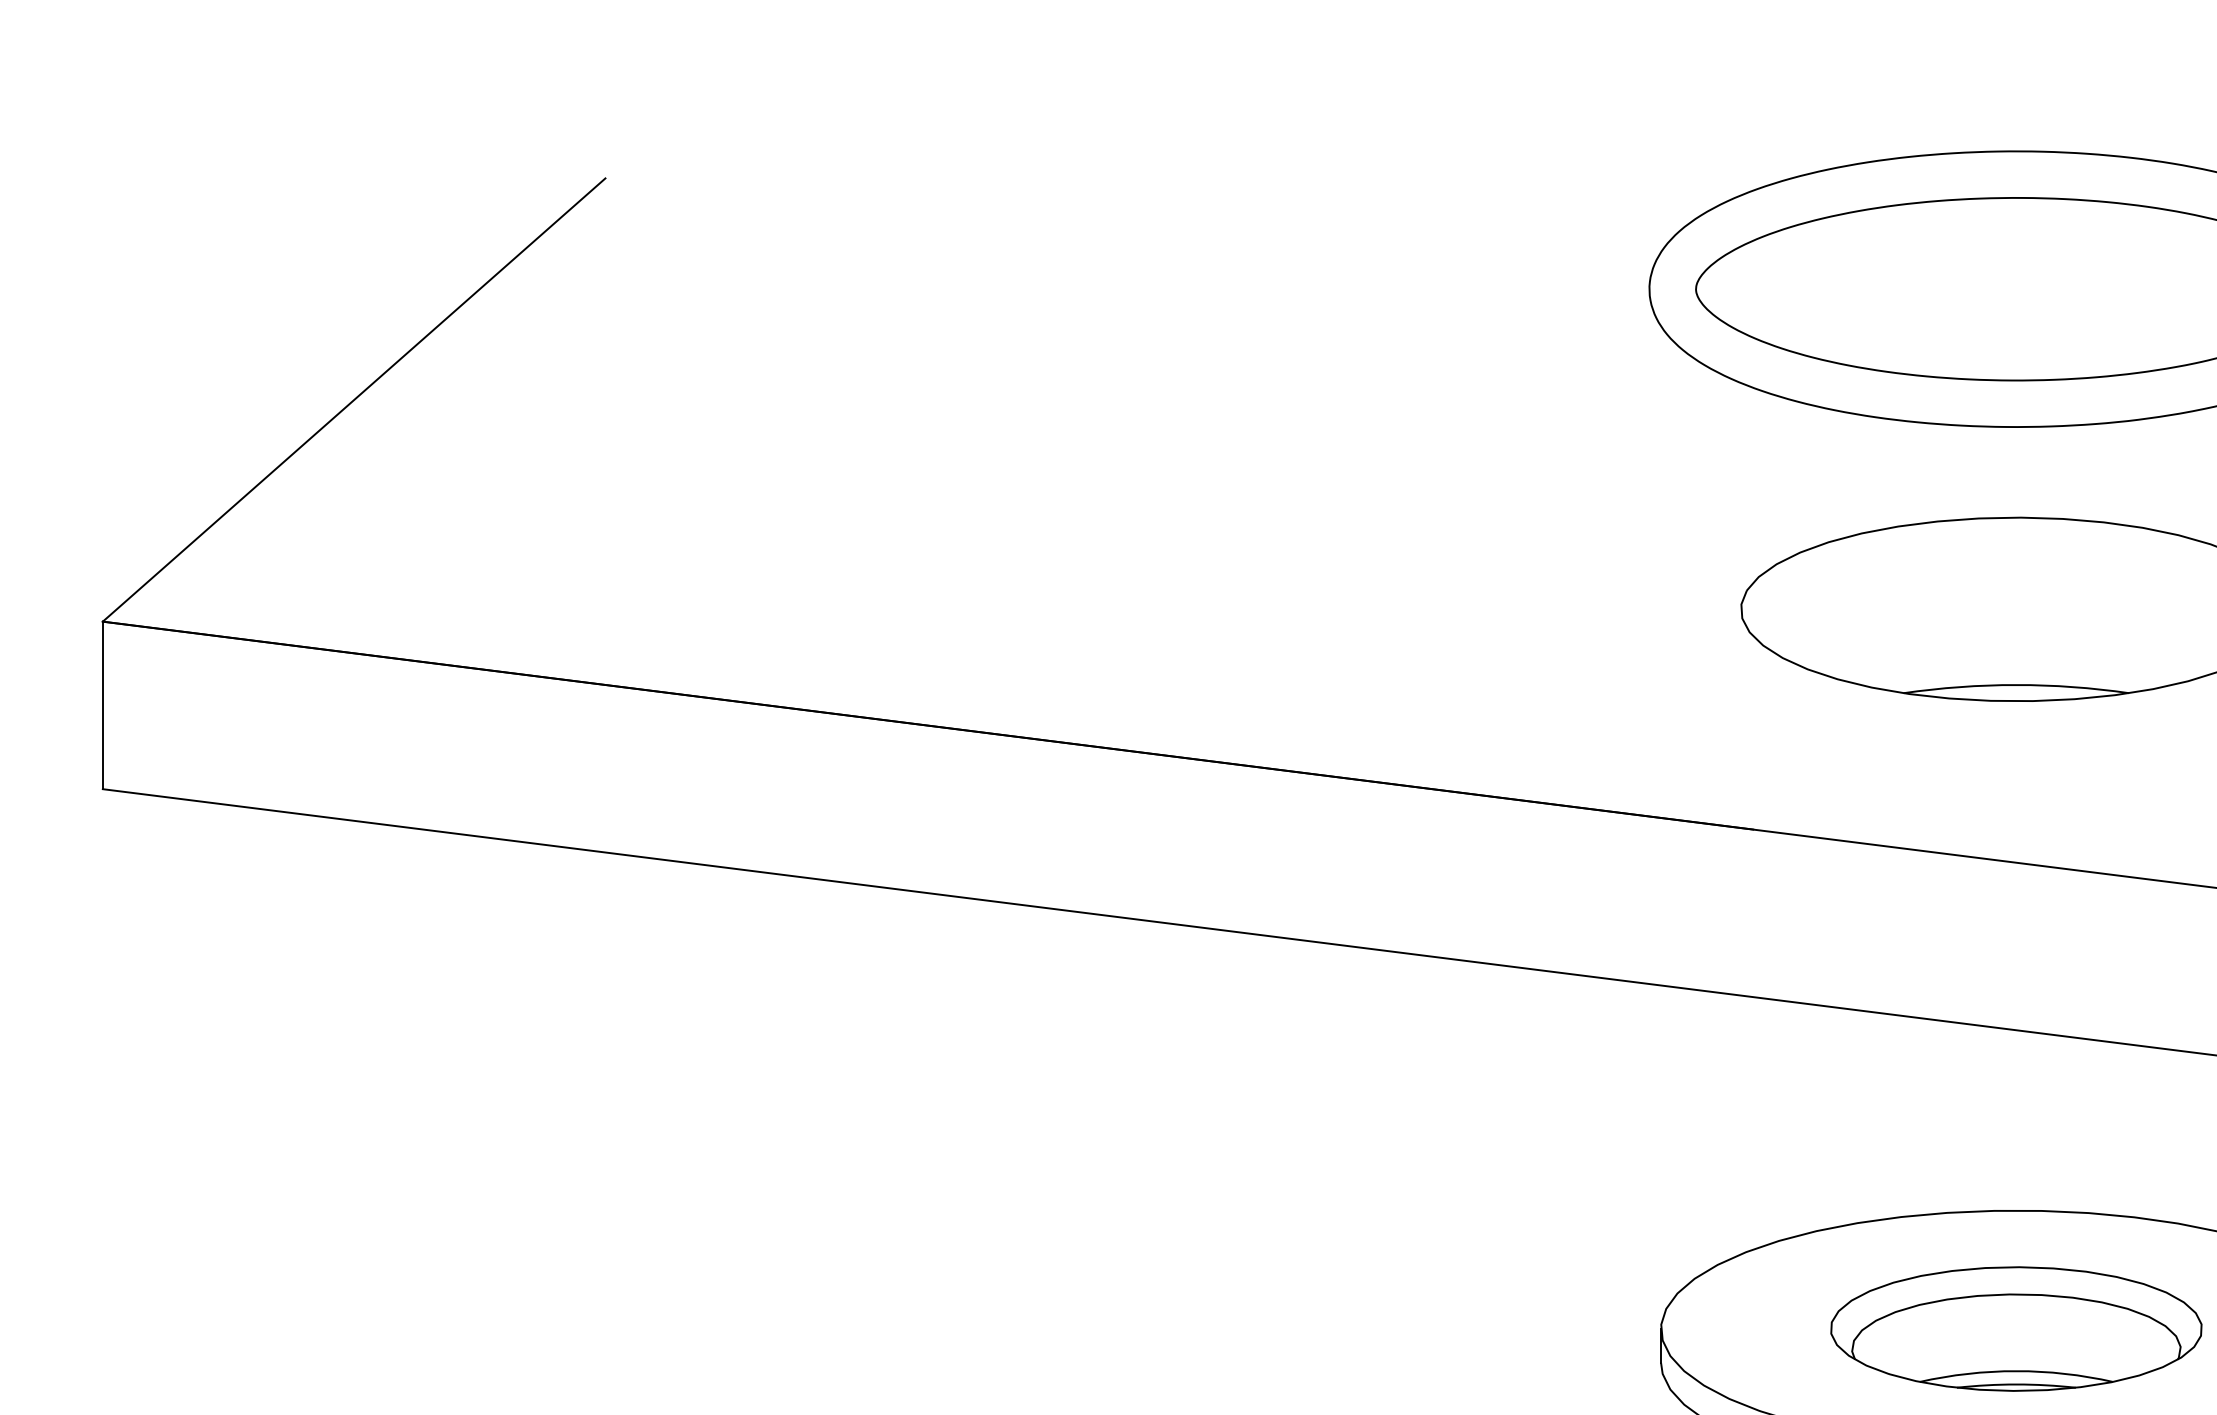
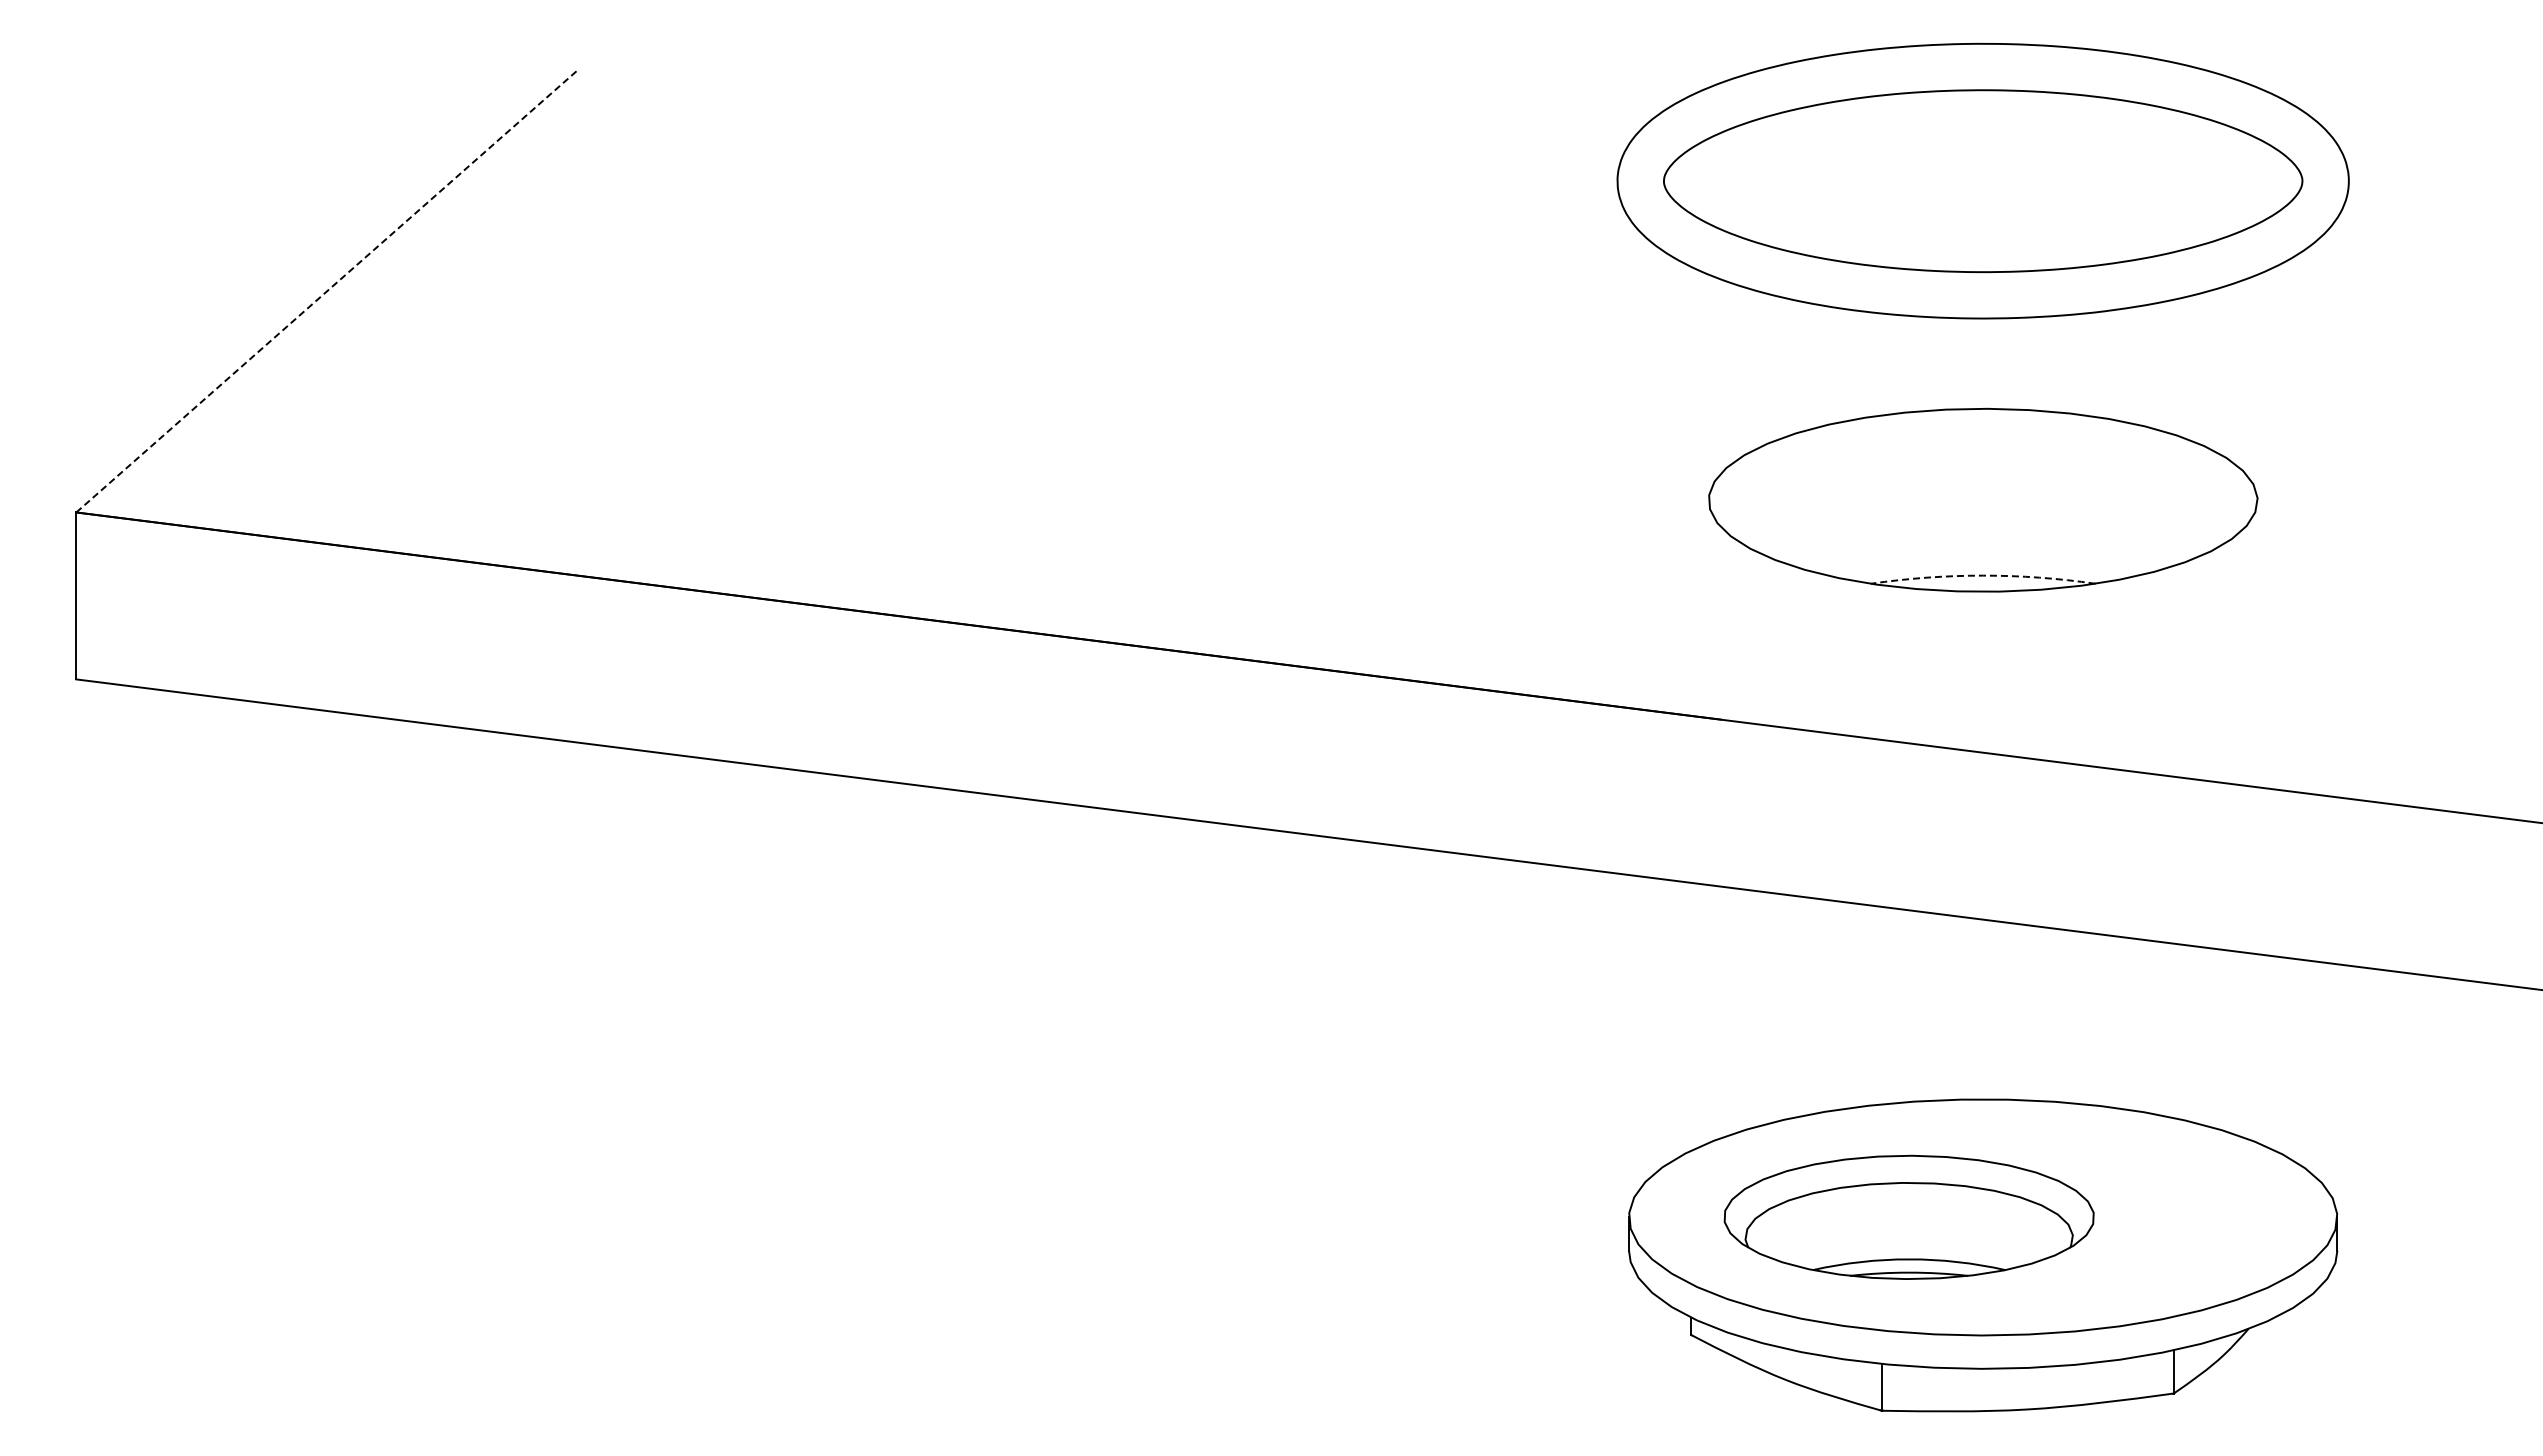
line: (353, 399) -> (326, 291), solid -> dashed
arc: (2016, 684) -> (1983, 575), solid -> dashed
part: (2015, 1328) -> (1908, 1216), moved

